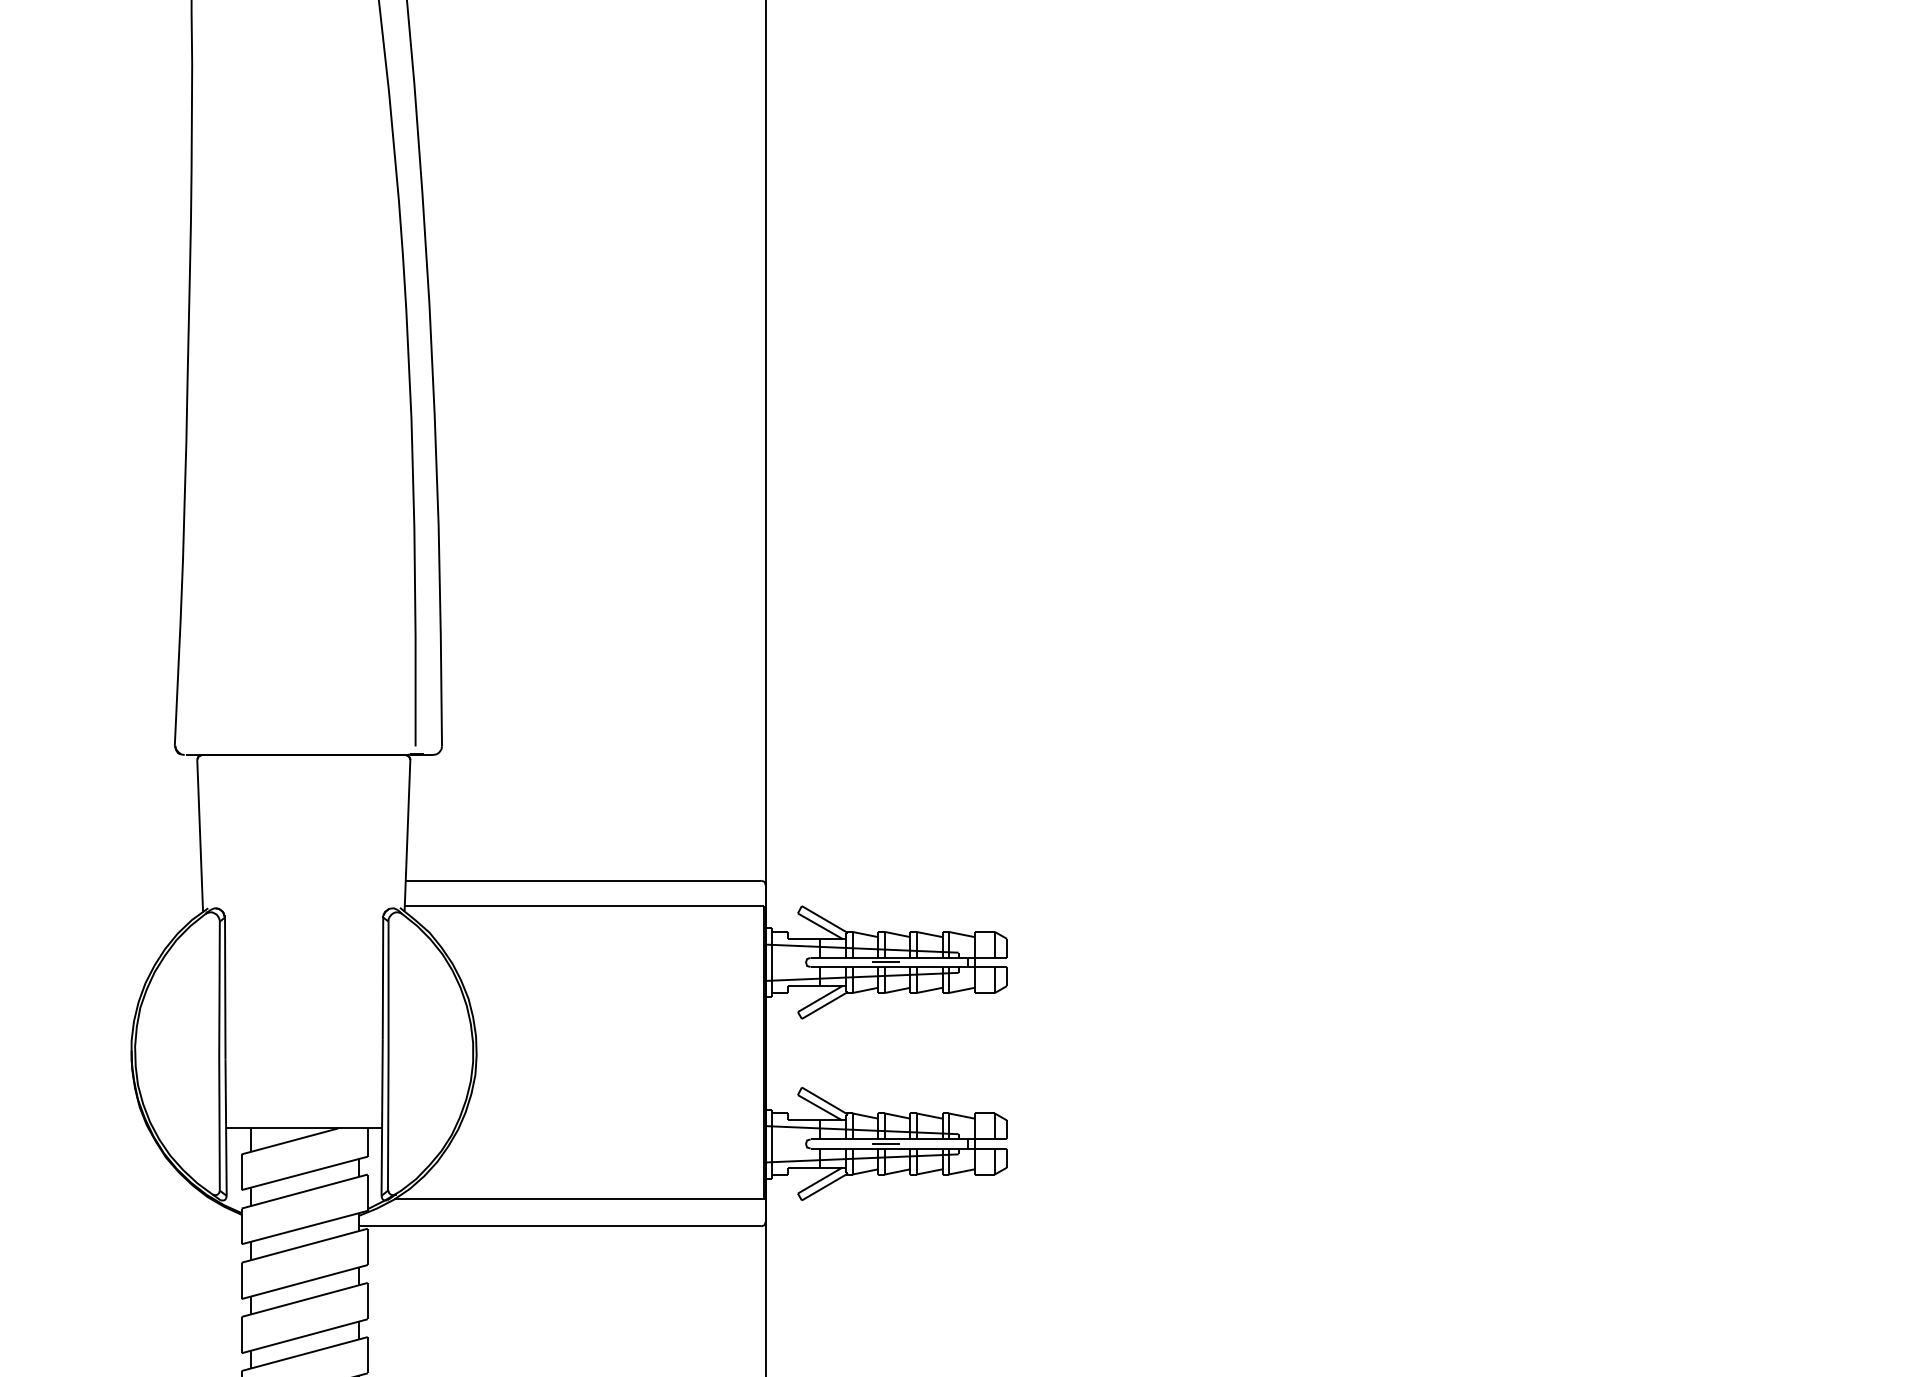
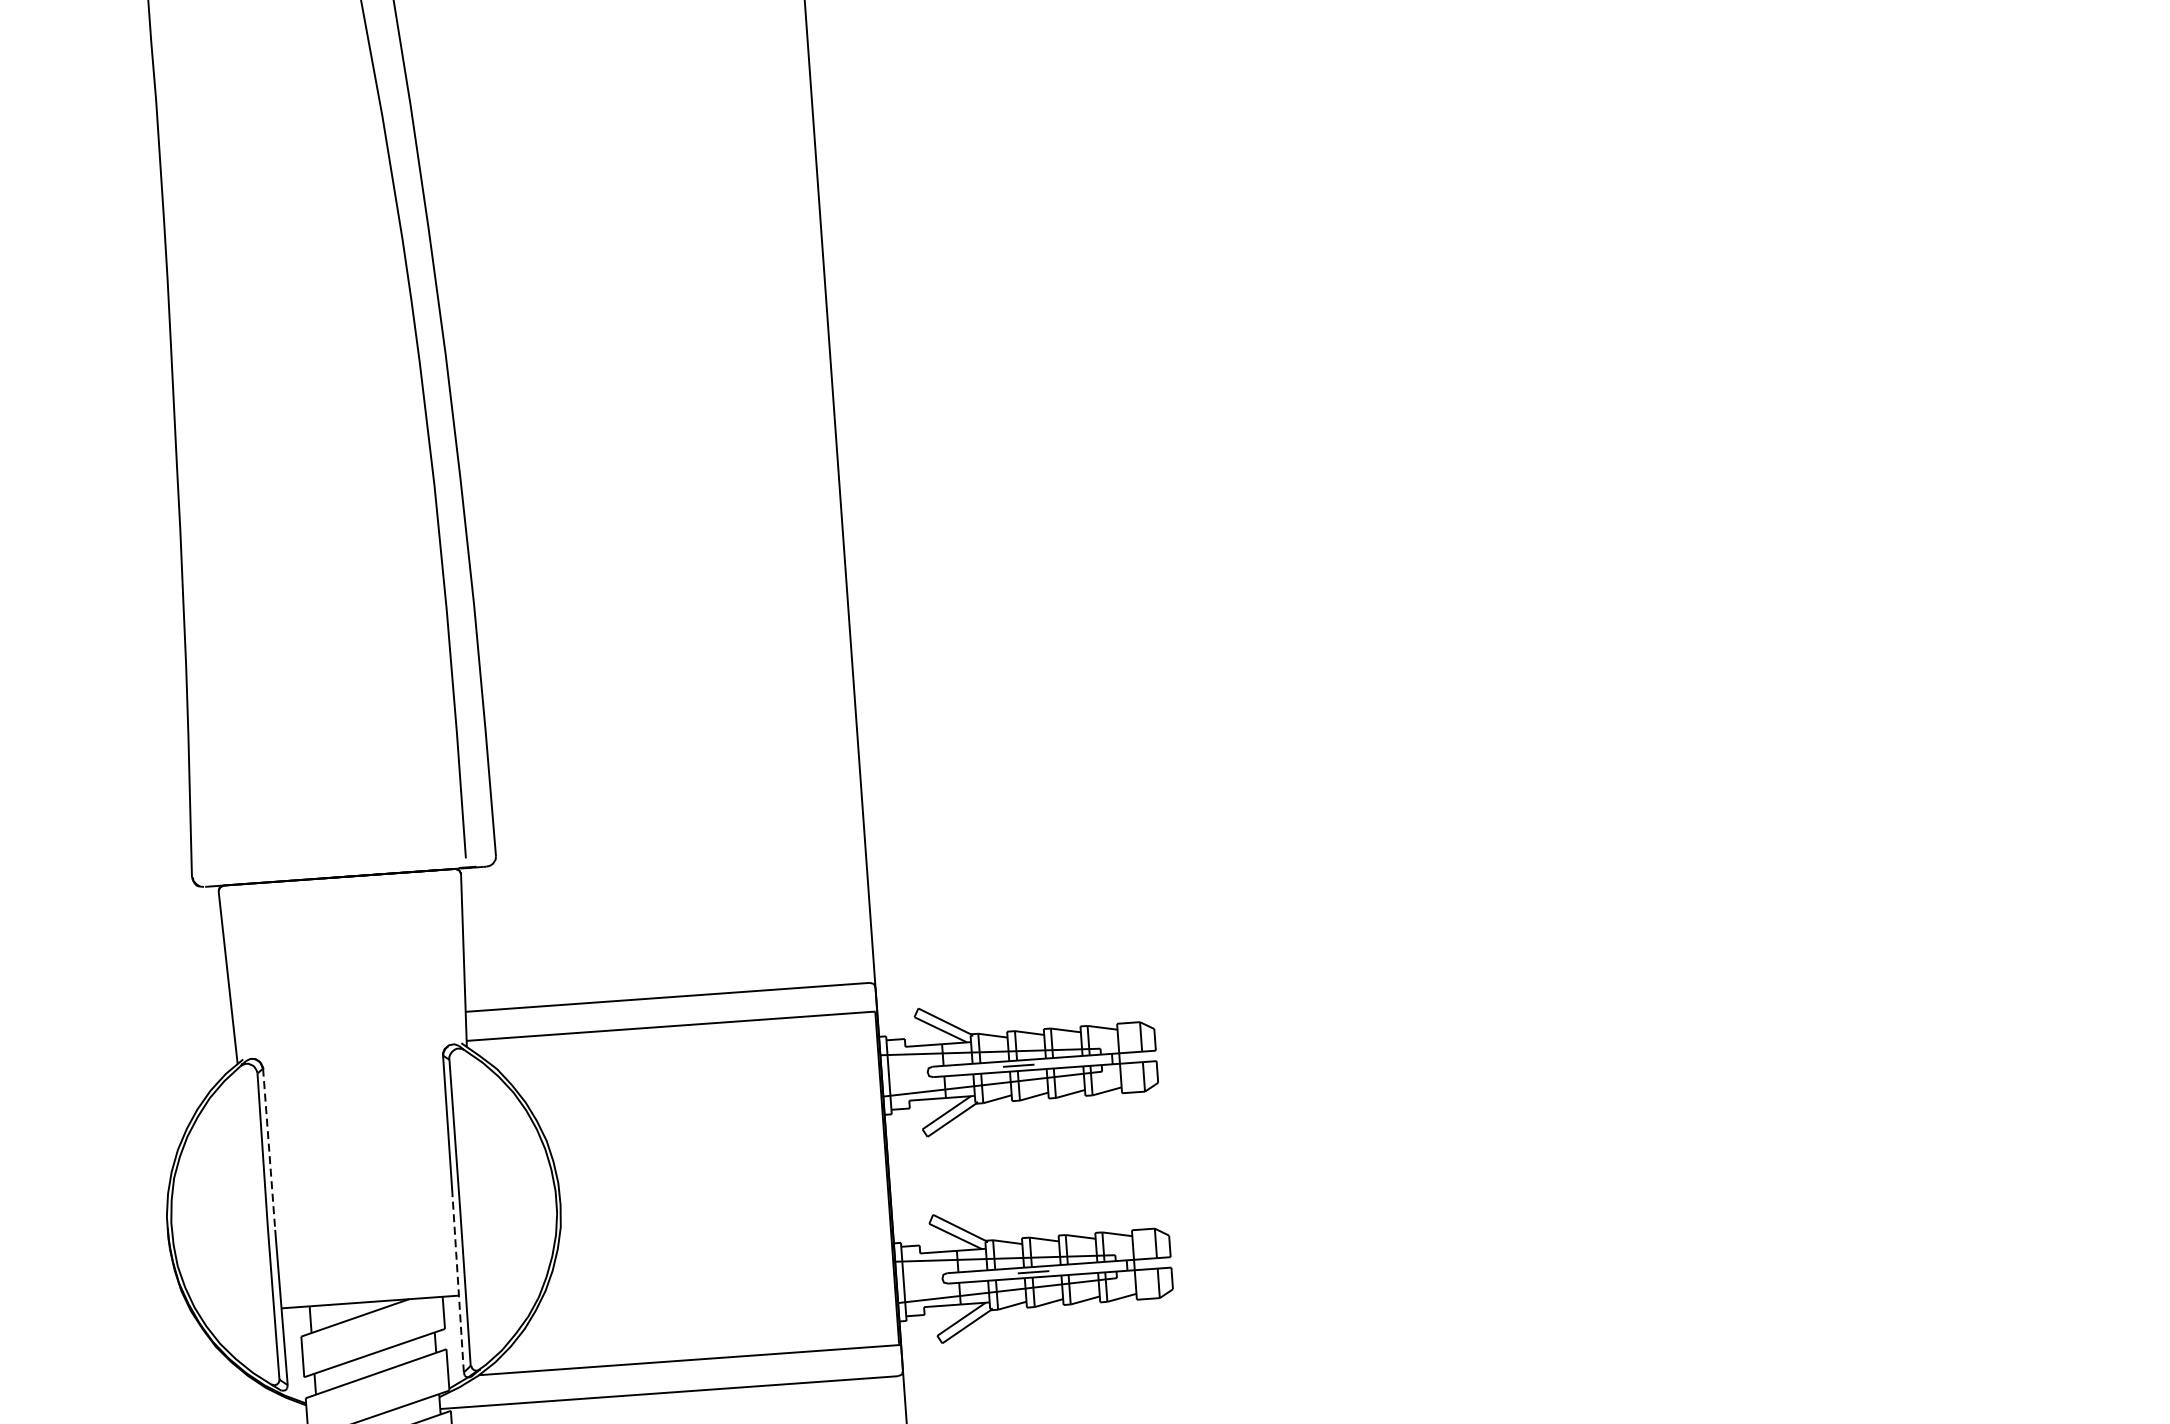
line: (225, 988) -> (269, 1149), solid -> dashed
line: (382, 1117) -> (458, 1283), solid -> dashed

